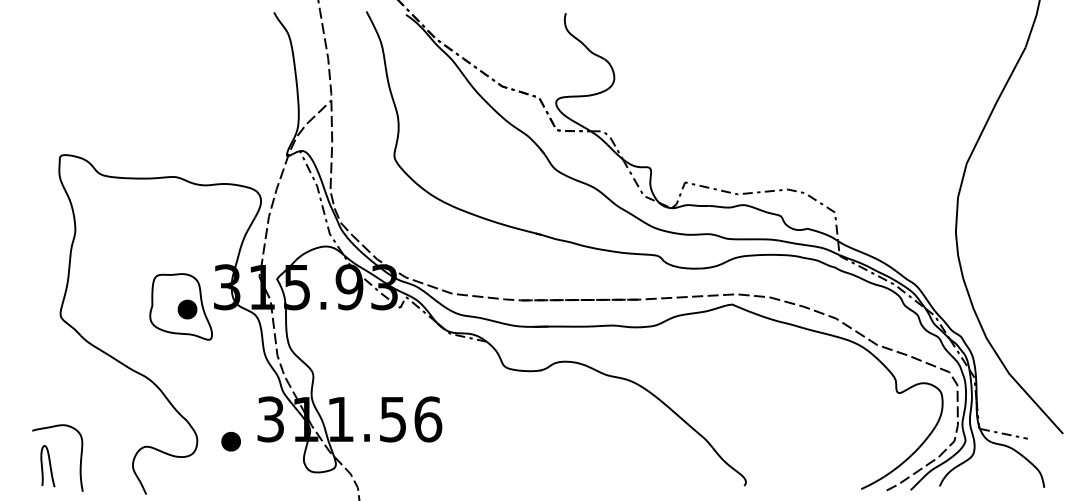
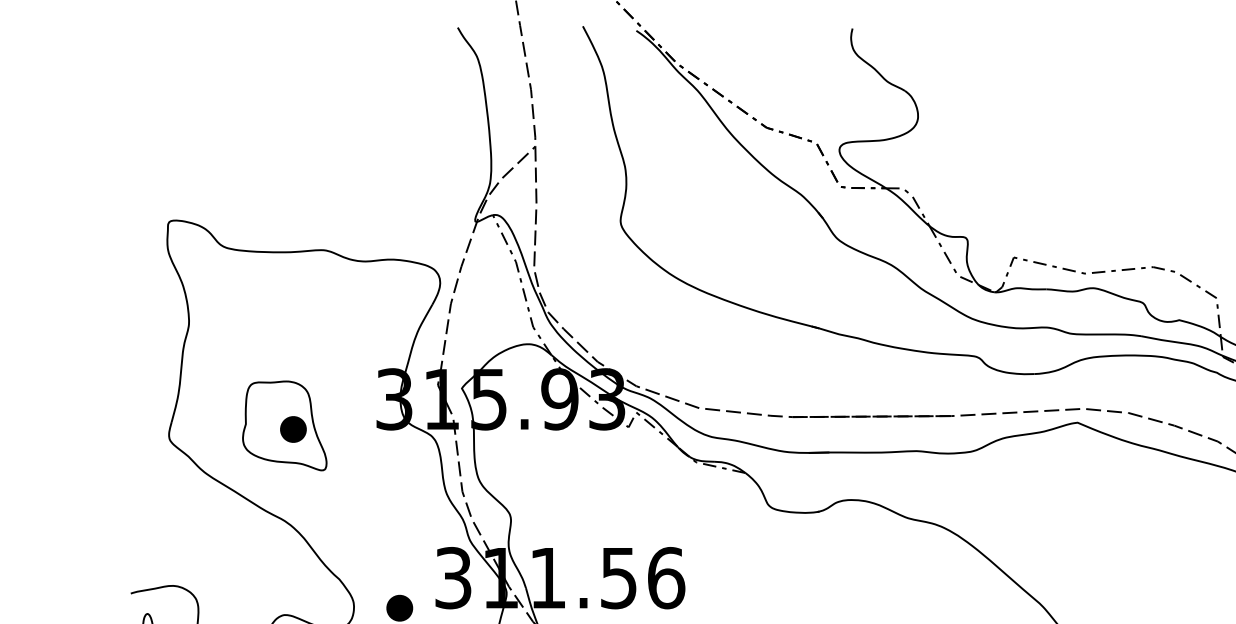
part: (180, 306) -> (283, 425), moved

